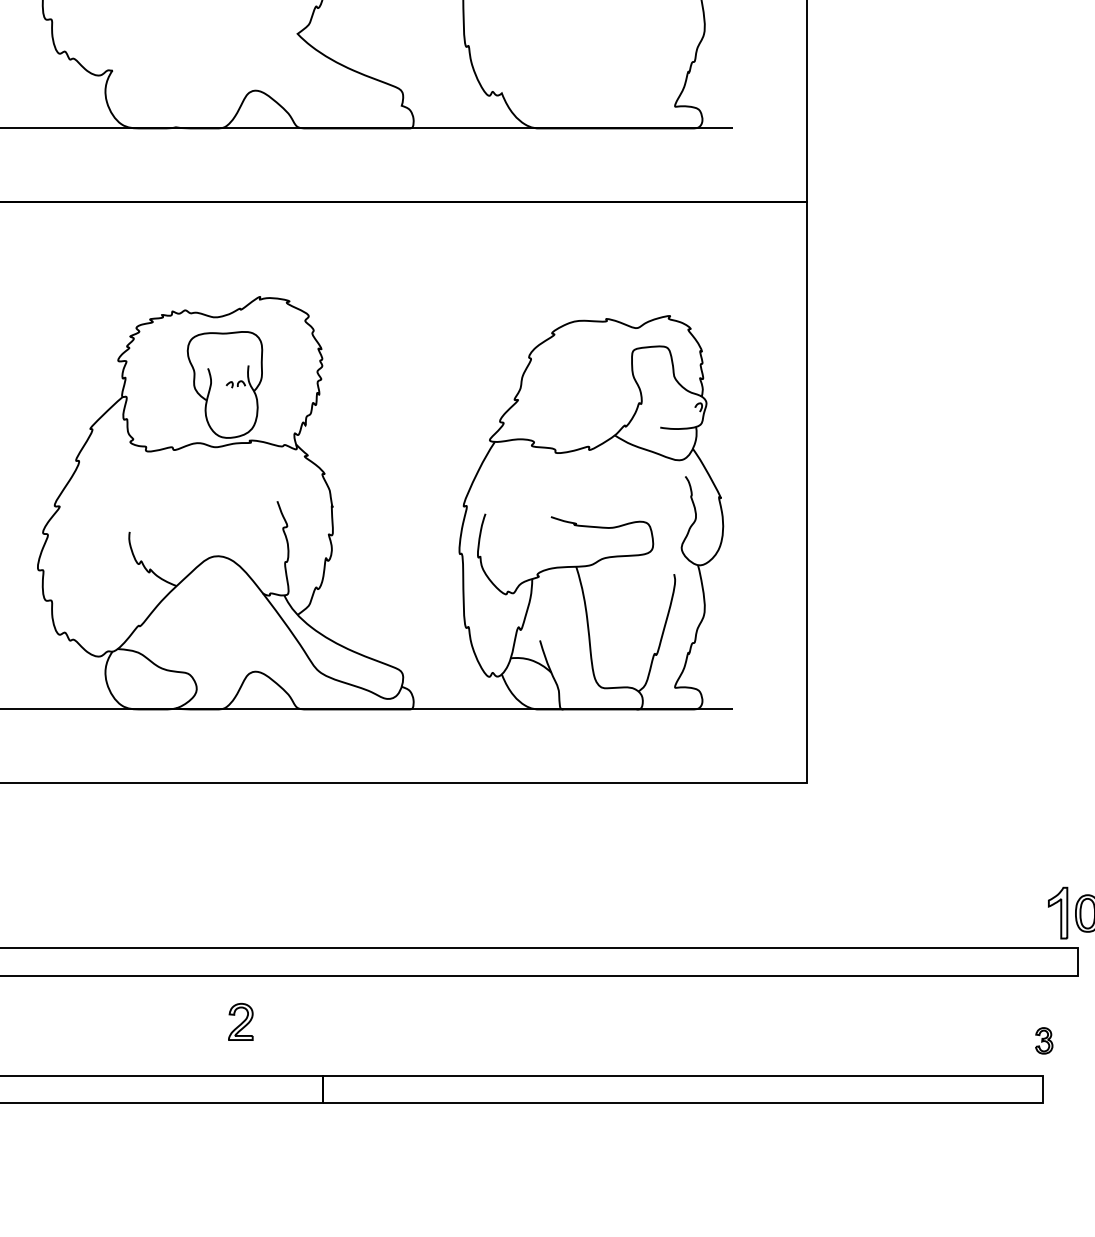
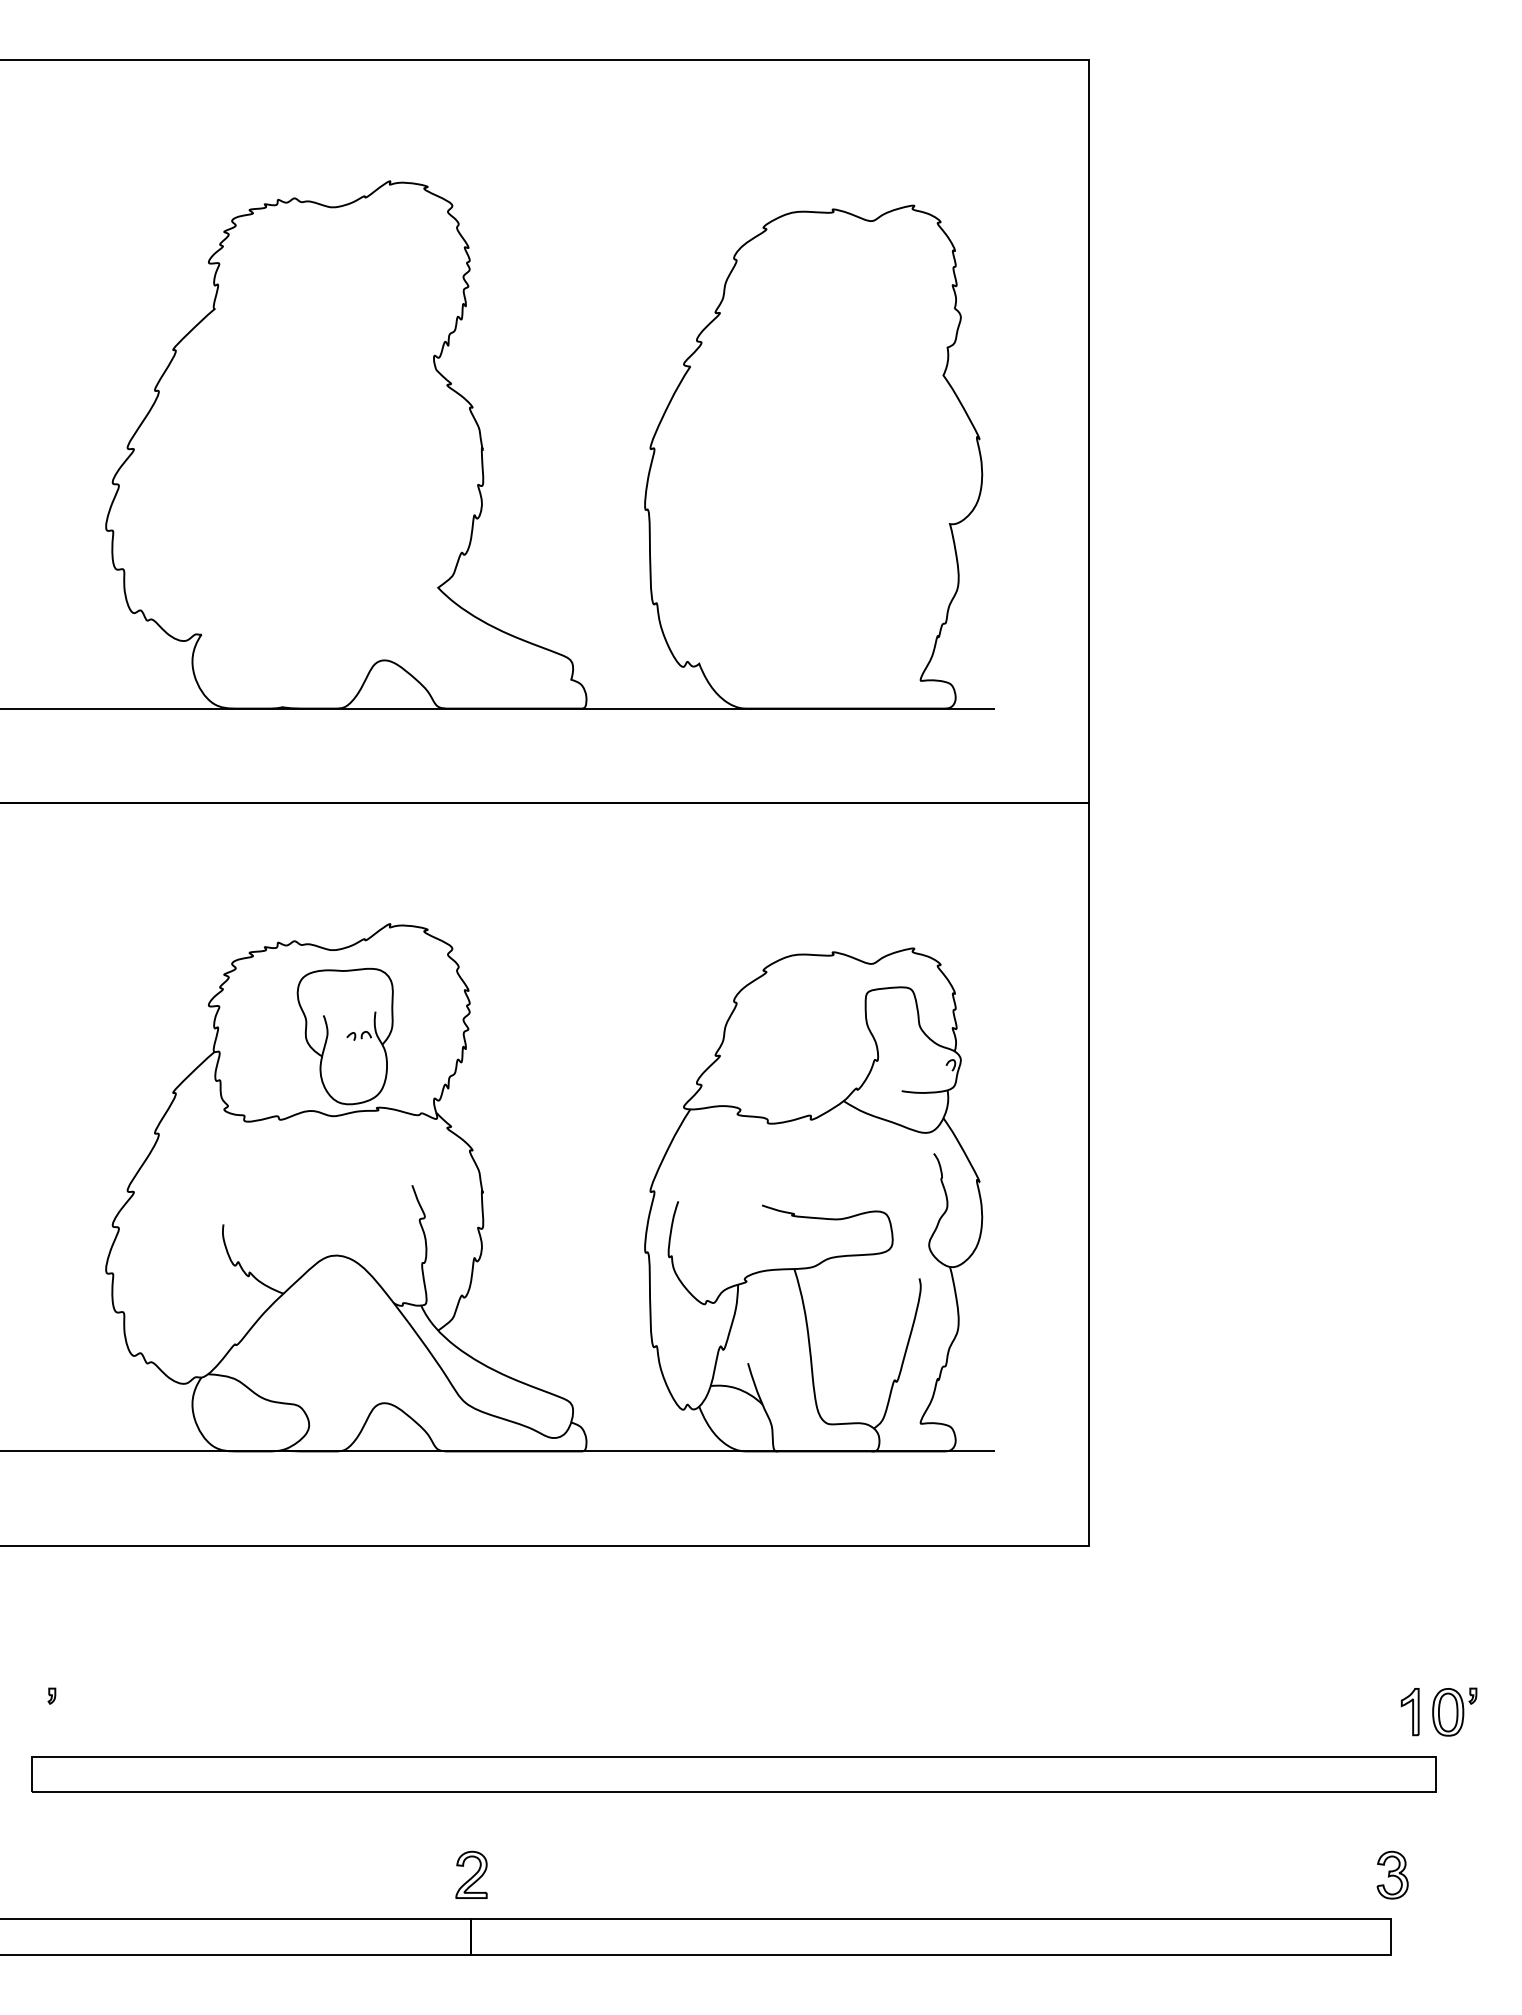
part: (1057, 913) -> (1409, 1712), size x0.71
part: (240, 1021) -> (471, 1874), moved
part: (1044, 1040) -> (1392, 1874), size x1.43

